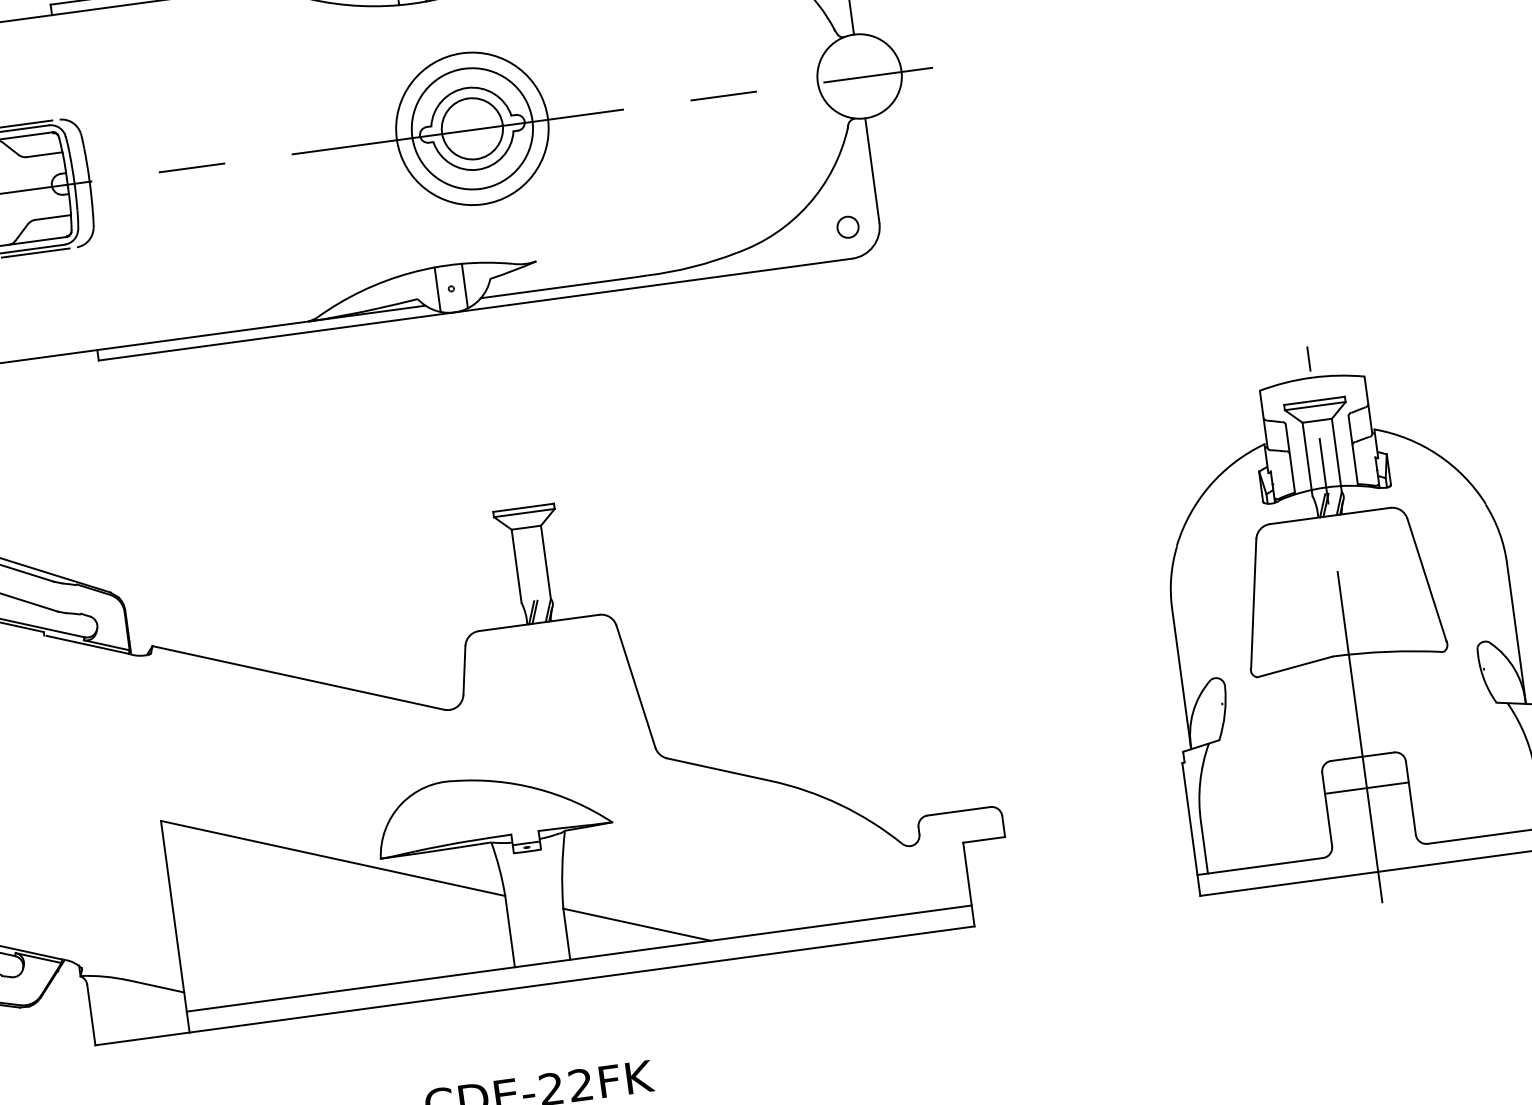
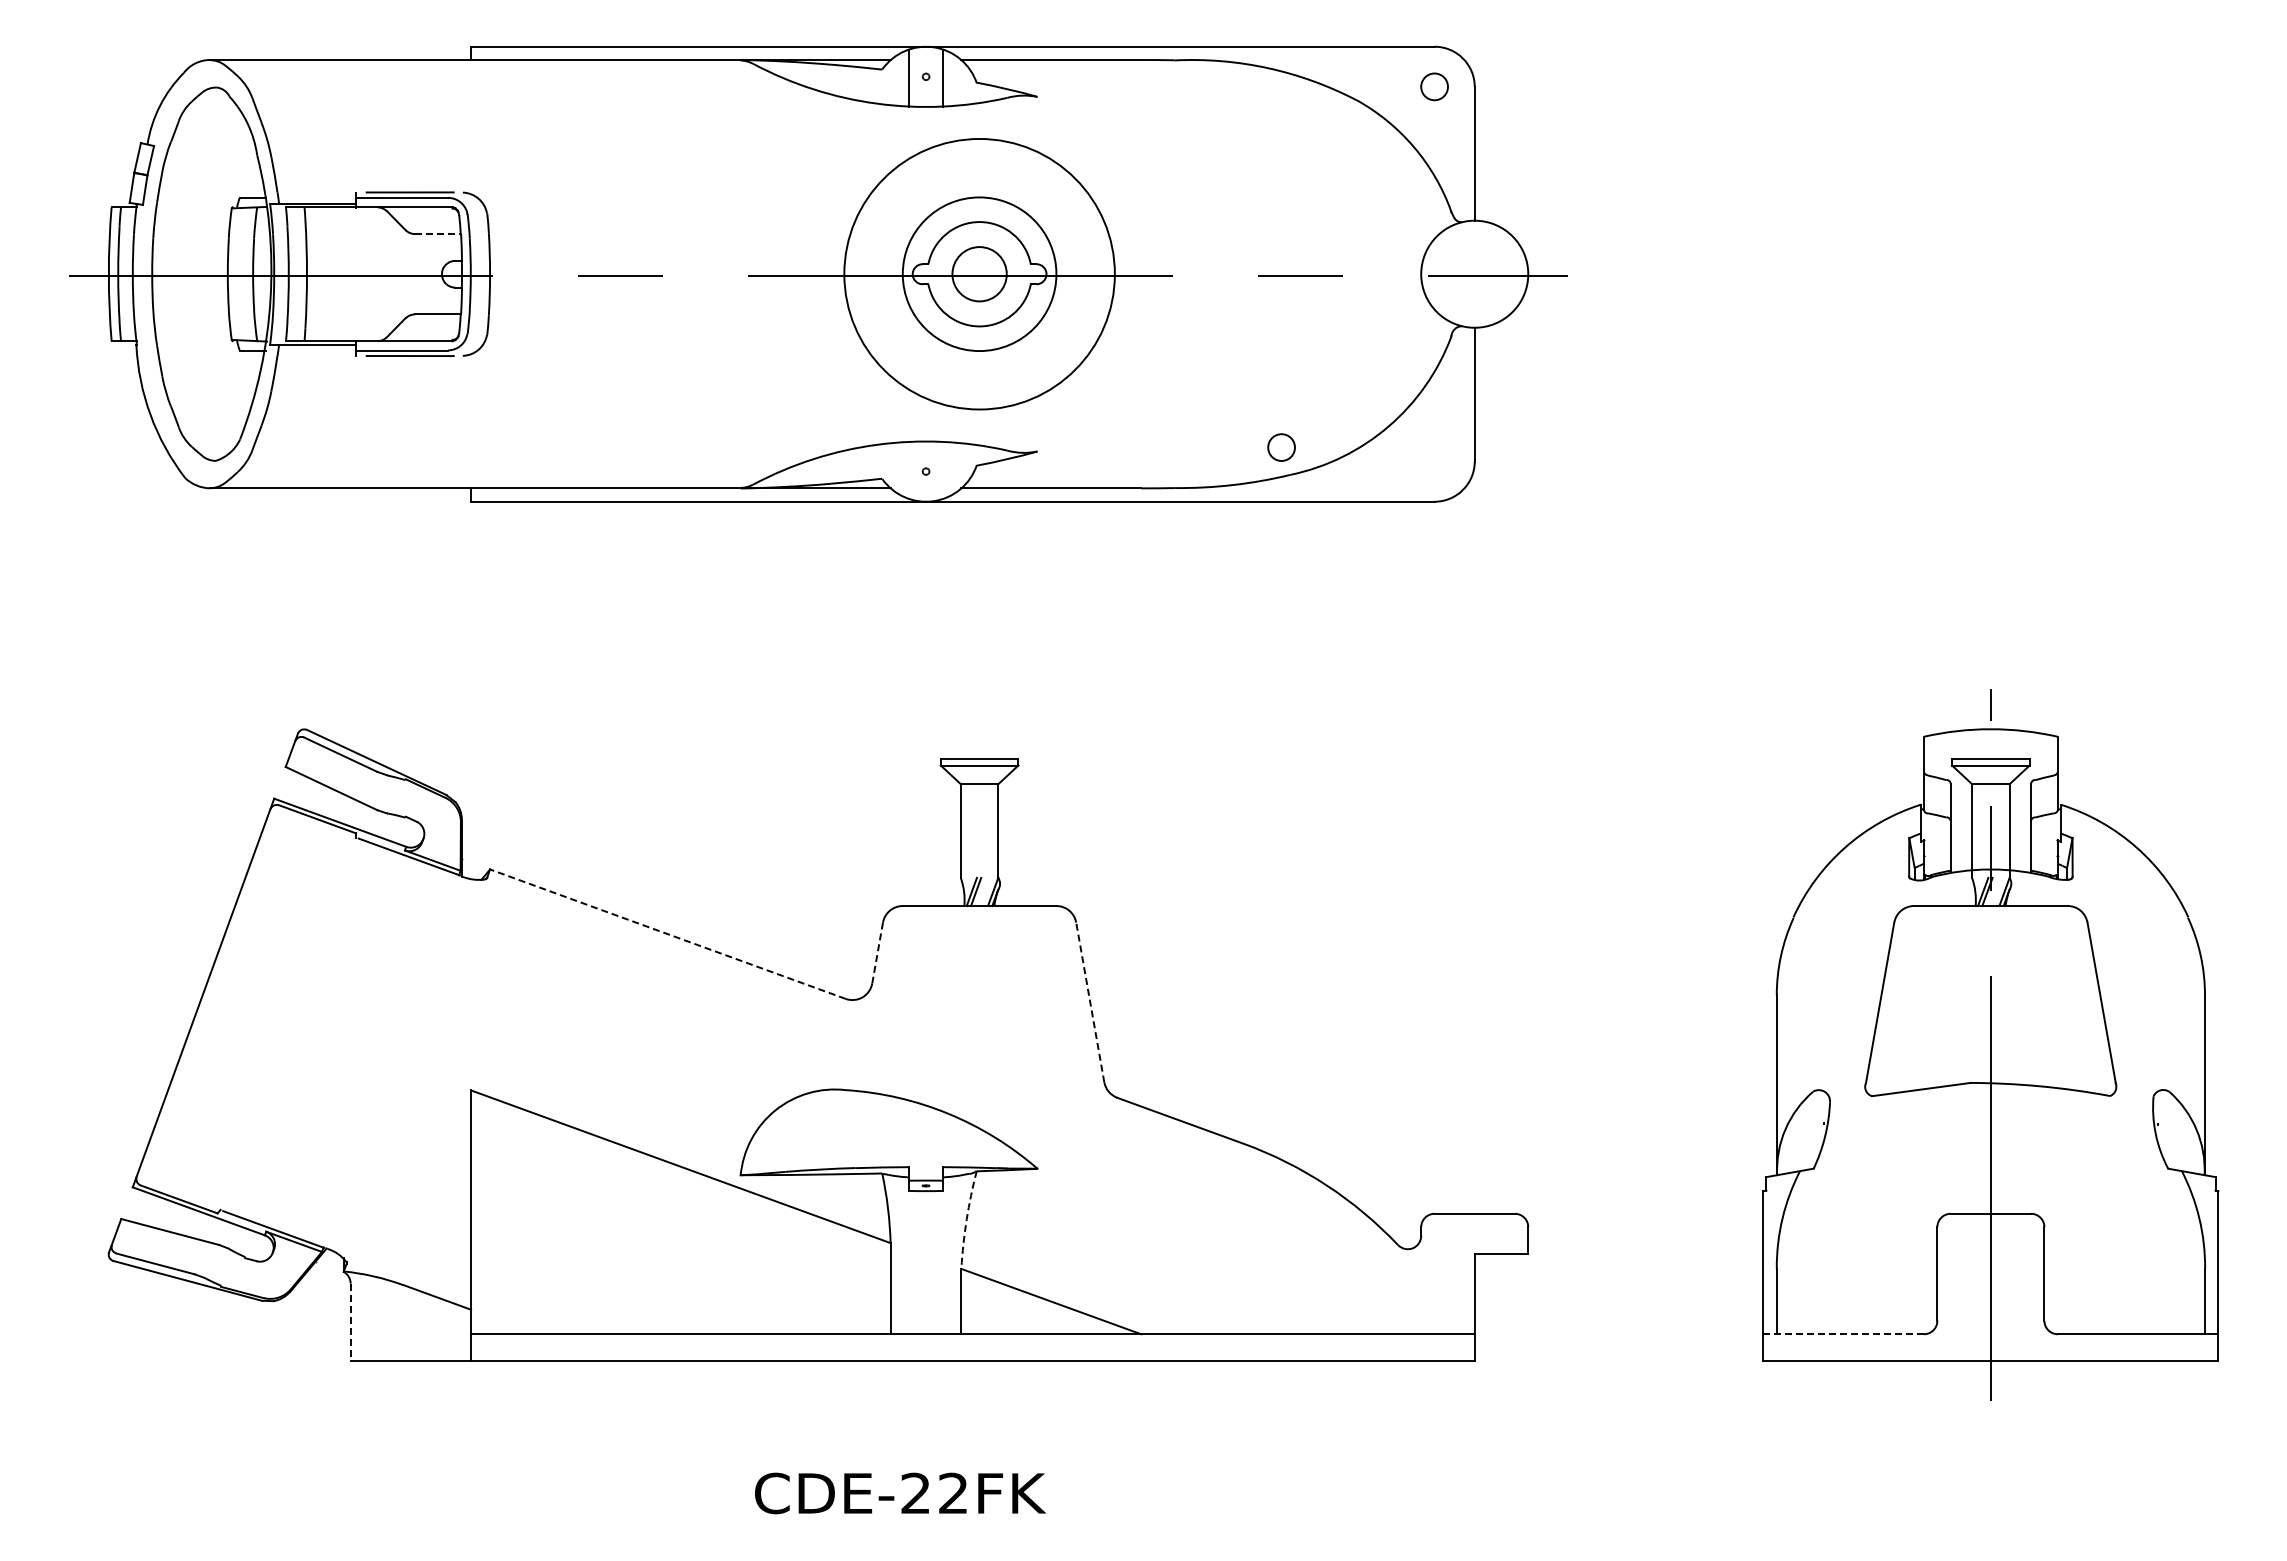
circle: (472, 128) -> (979, 273), size x1.4
circle: (472, 129) -> (979, 274), size x0.7
line: (45, 154) -> (438, 234), solid -> dashed
circle: (847, 227) -> (1281, 447), moved
line: (464, 285) -> (943, 469), removed
line: (437, 289) -> (908, 469), removed
line: (464, 670) -> (877, 953), solid -> dashed
line: (298, 678) -> (667, 934), solid -> dashed
line: (636, 686) -> (1090, 1002), solid -> dashed
line: (1366, 787) -> (1990, 1253), removed
line: (1260, 866) -> (1844, 1334), solid -> dashed
arc: (562, 869) -> (966, 1219), solid -> dashed
line: (91, 1015) -> (350, 1322), solid -> dashed

